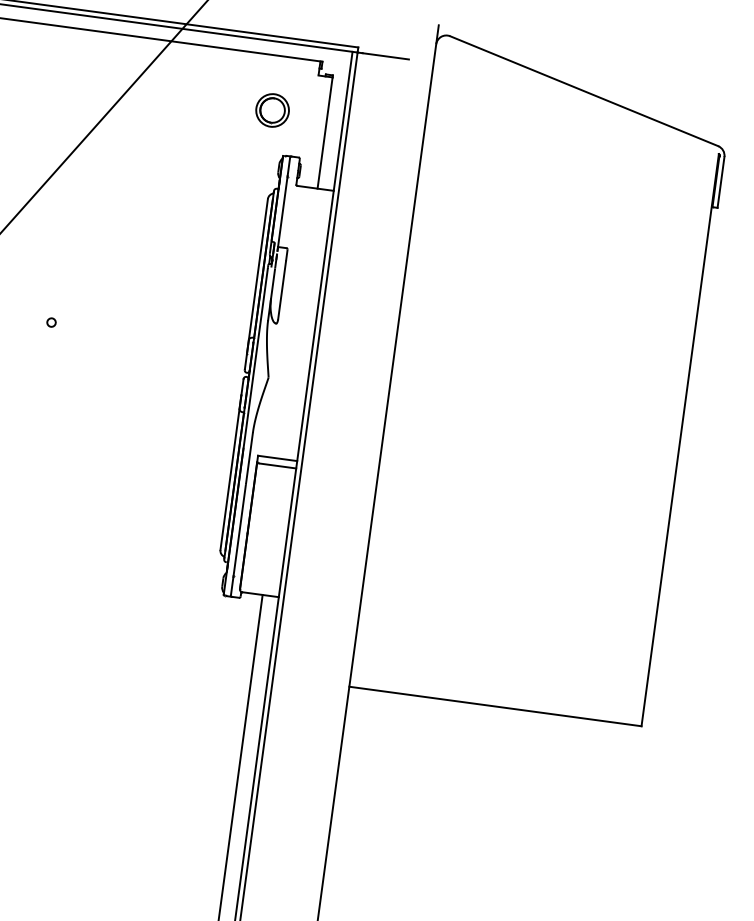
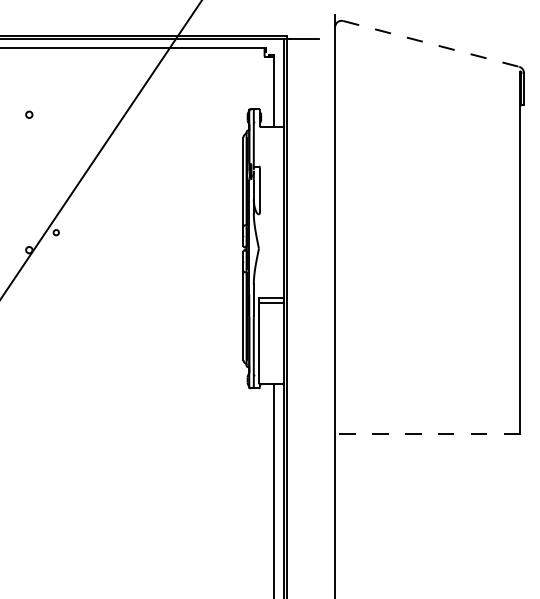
line: (584, 90) -> (431, 43), solid -> dashed
part: (271, 110) -> (238, 82), removed
circle: (50, 322) -> (118, 232), removed
line: (495, 706) -> (427, 434), solid -> dashed

